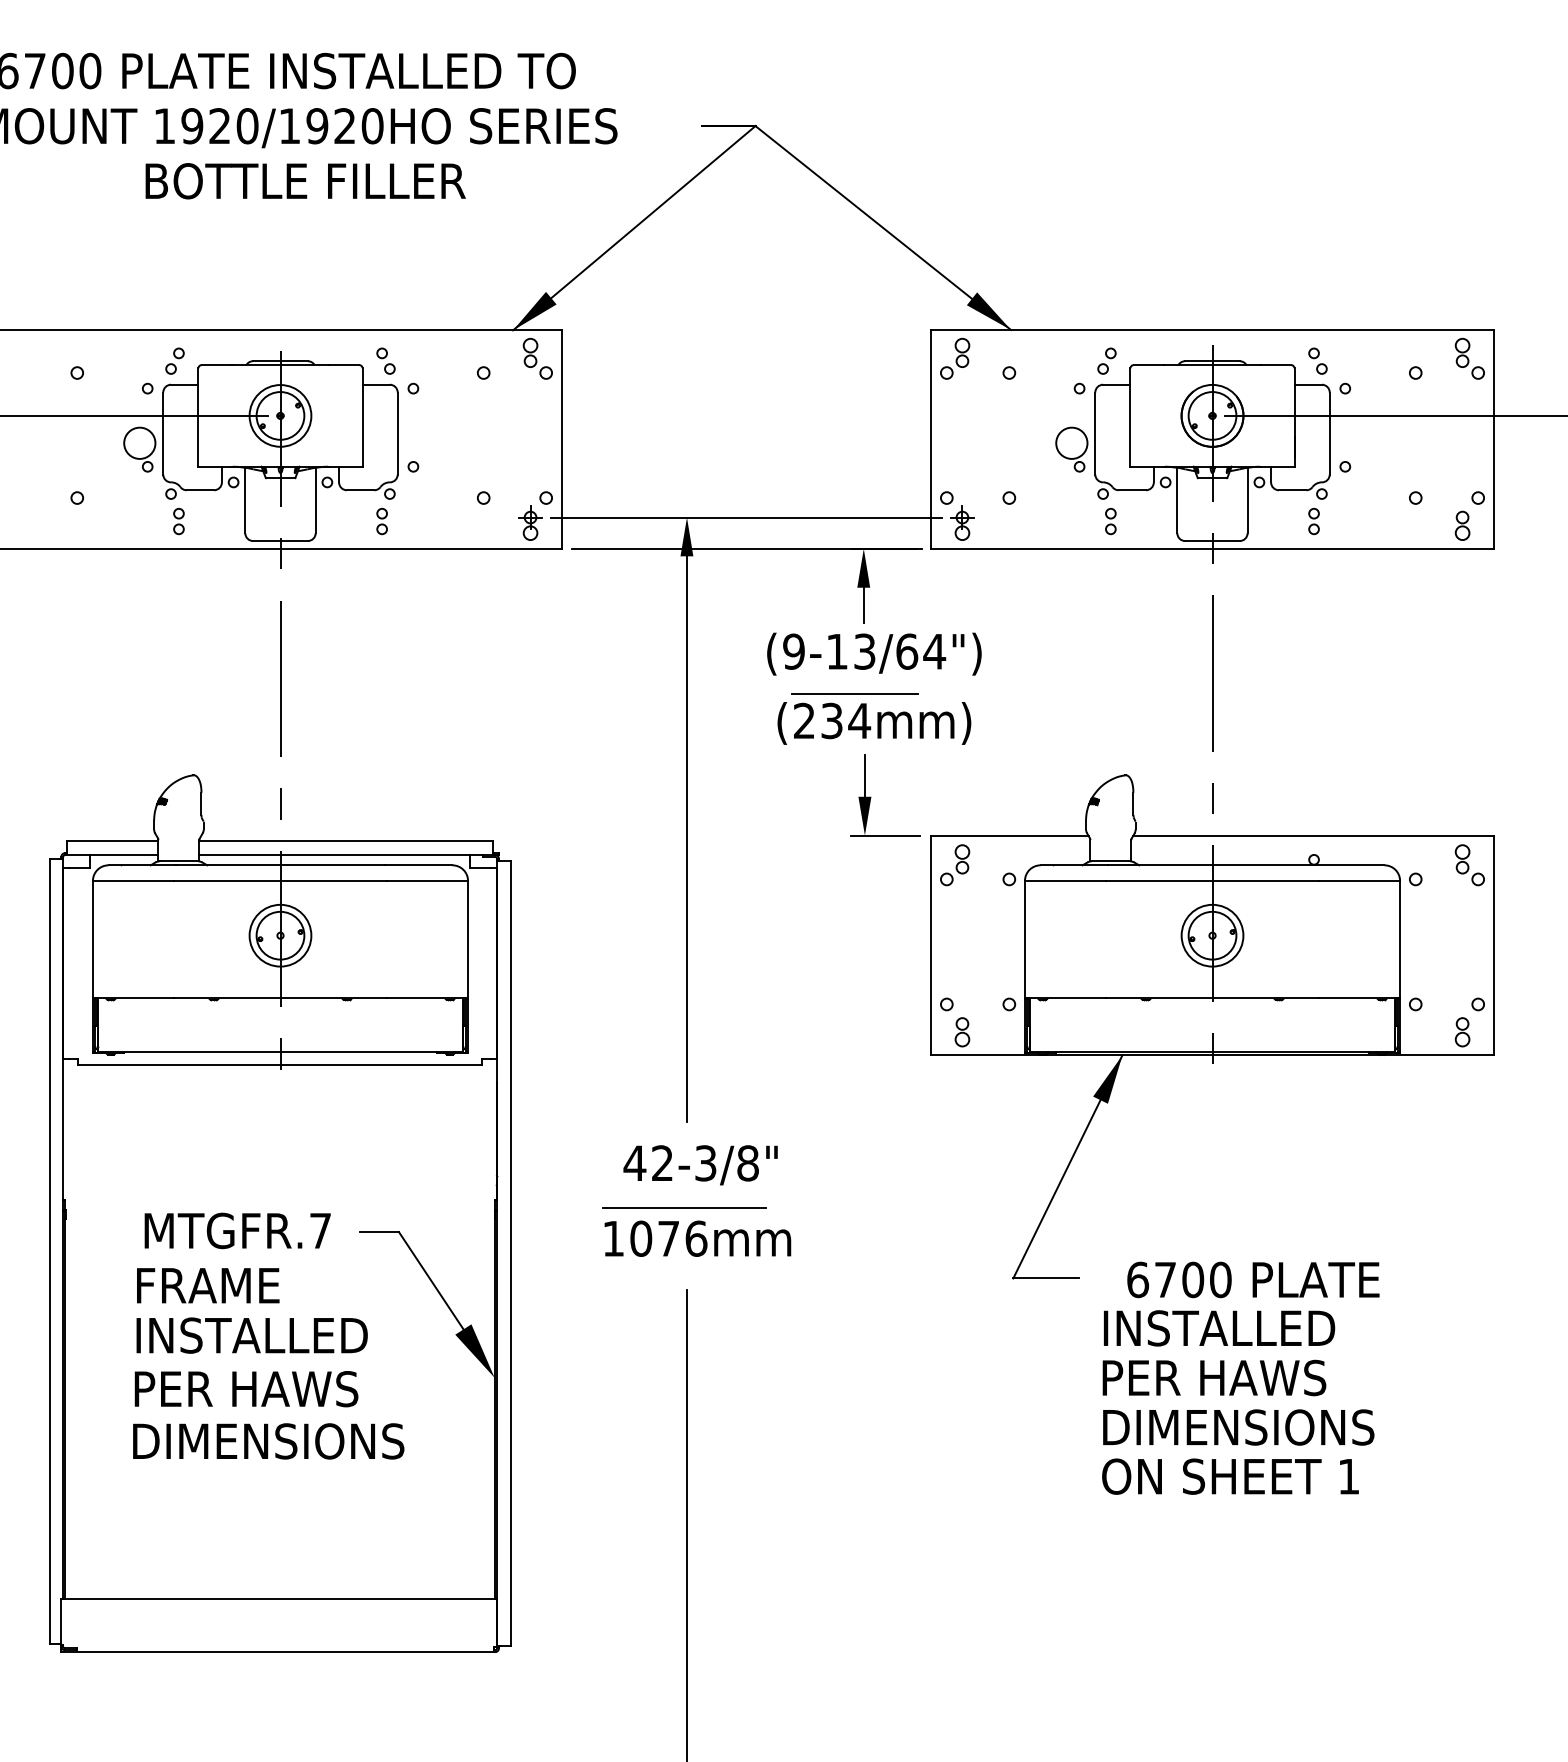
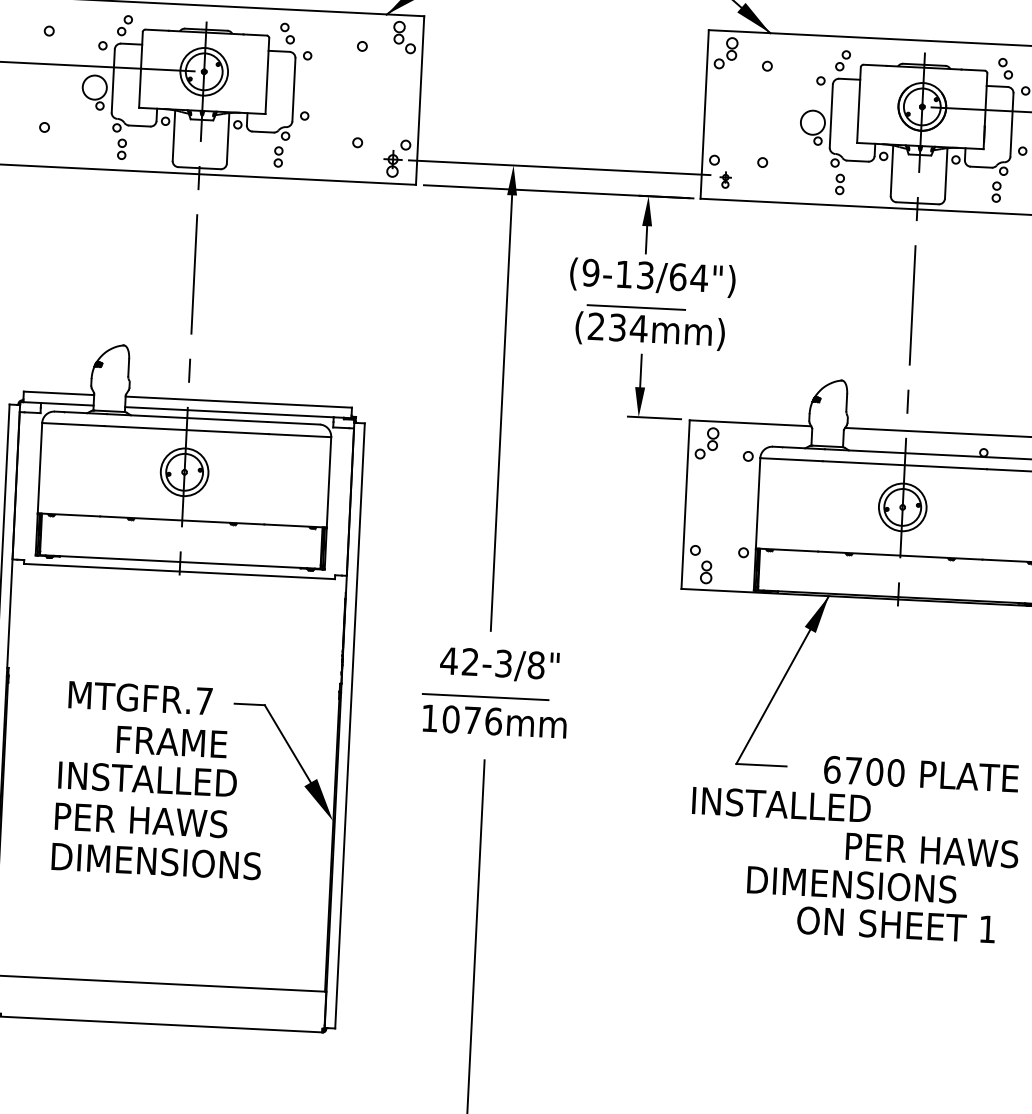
part: (962, 522) -> (725, 179), size x0.6
text: (208, 1285) -> (172, 741), moved
text: (1219, 1328) -> (781, 804), moved
text: (1214, 1377) -> (932, 850), moved
text: (1238, 1427) -> (851, 884), moved

